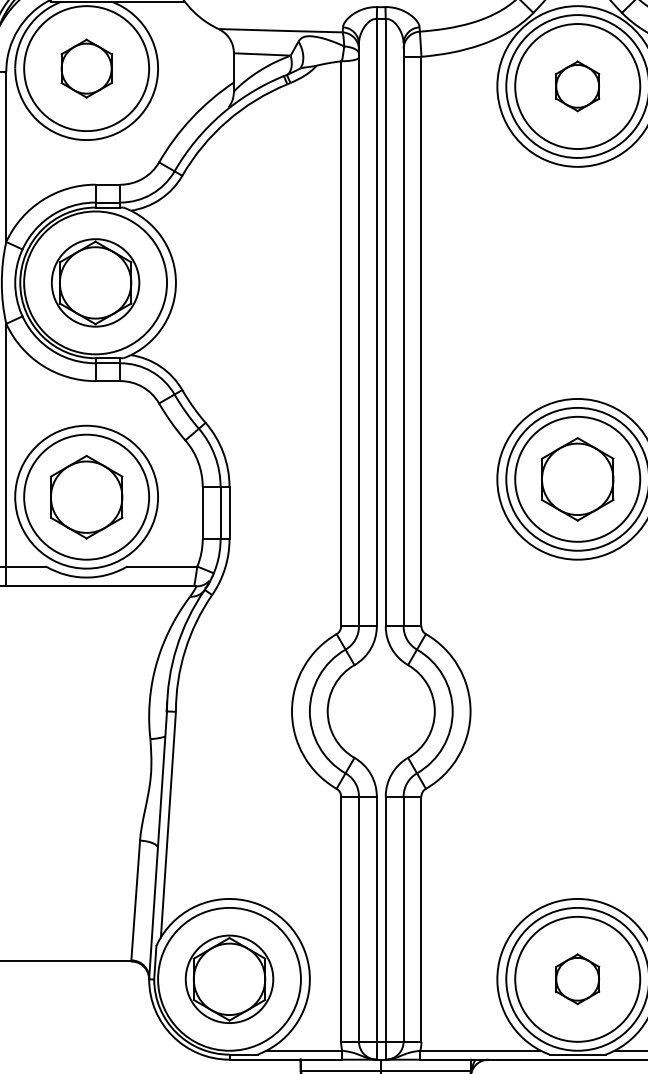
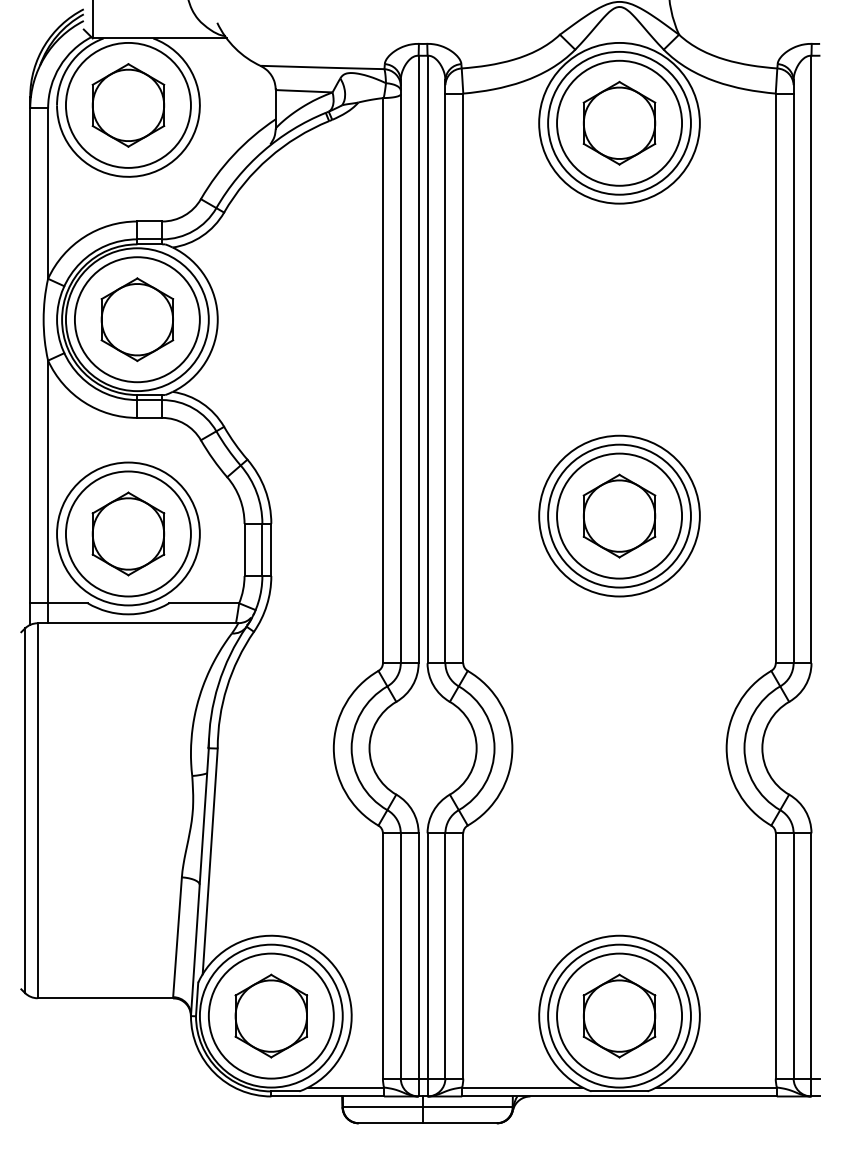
part: (86, 68) -> (128, 105), size x1.43
part: (577, 85) -> (619, 122), size x1.67
circle: (94, 282) -> (136, 319), size x1.43
circle: (228, 978) -> (270, 1015), size x1.43
part: (577, 978) -> (619, 1015), size x1.67

